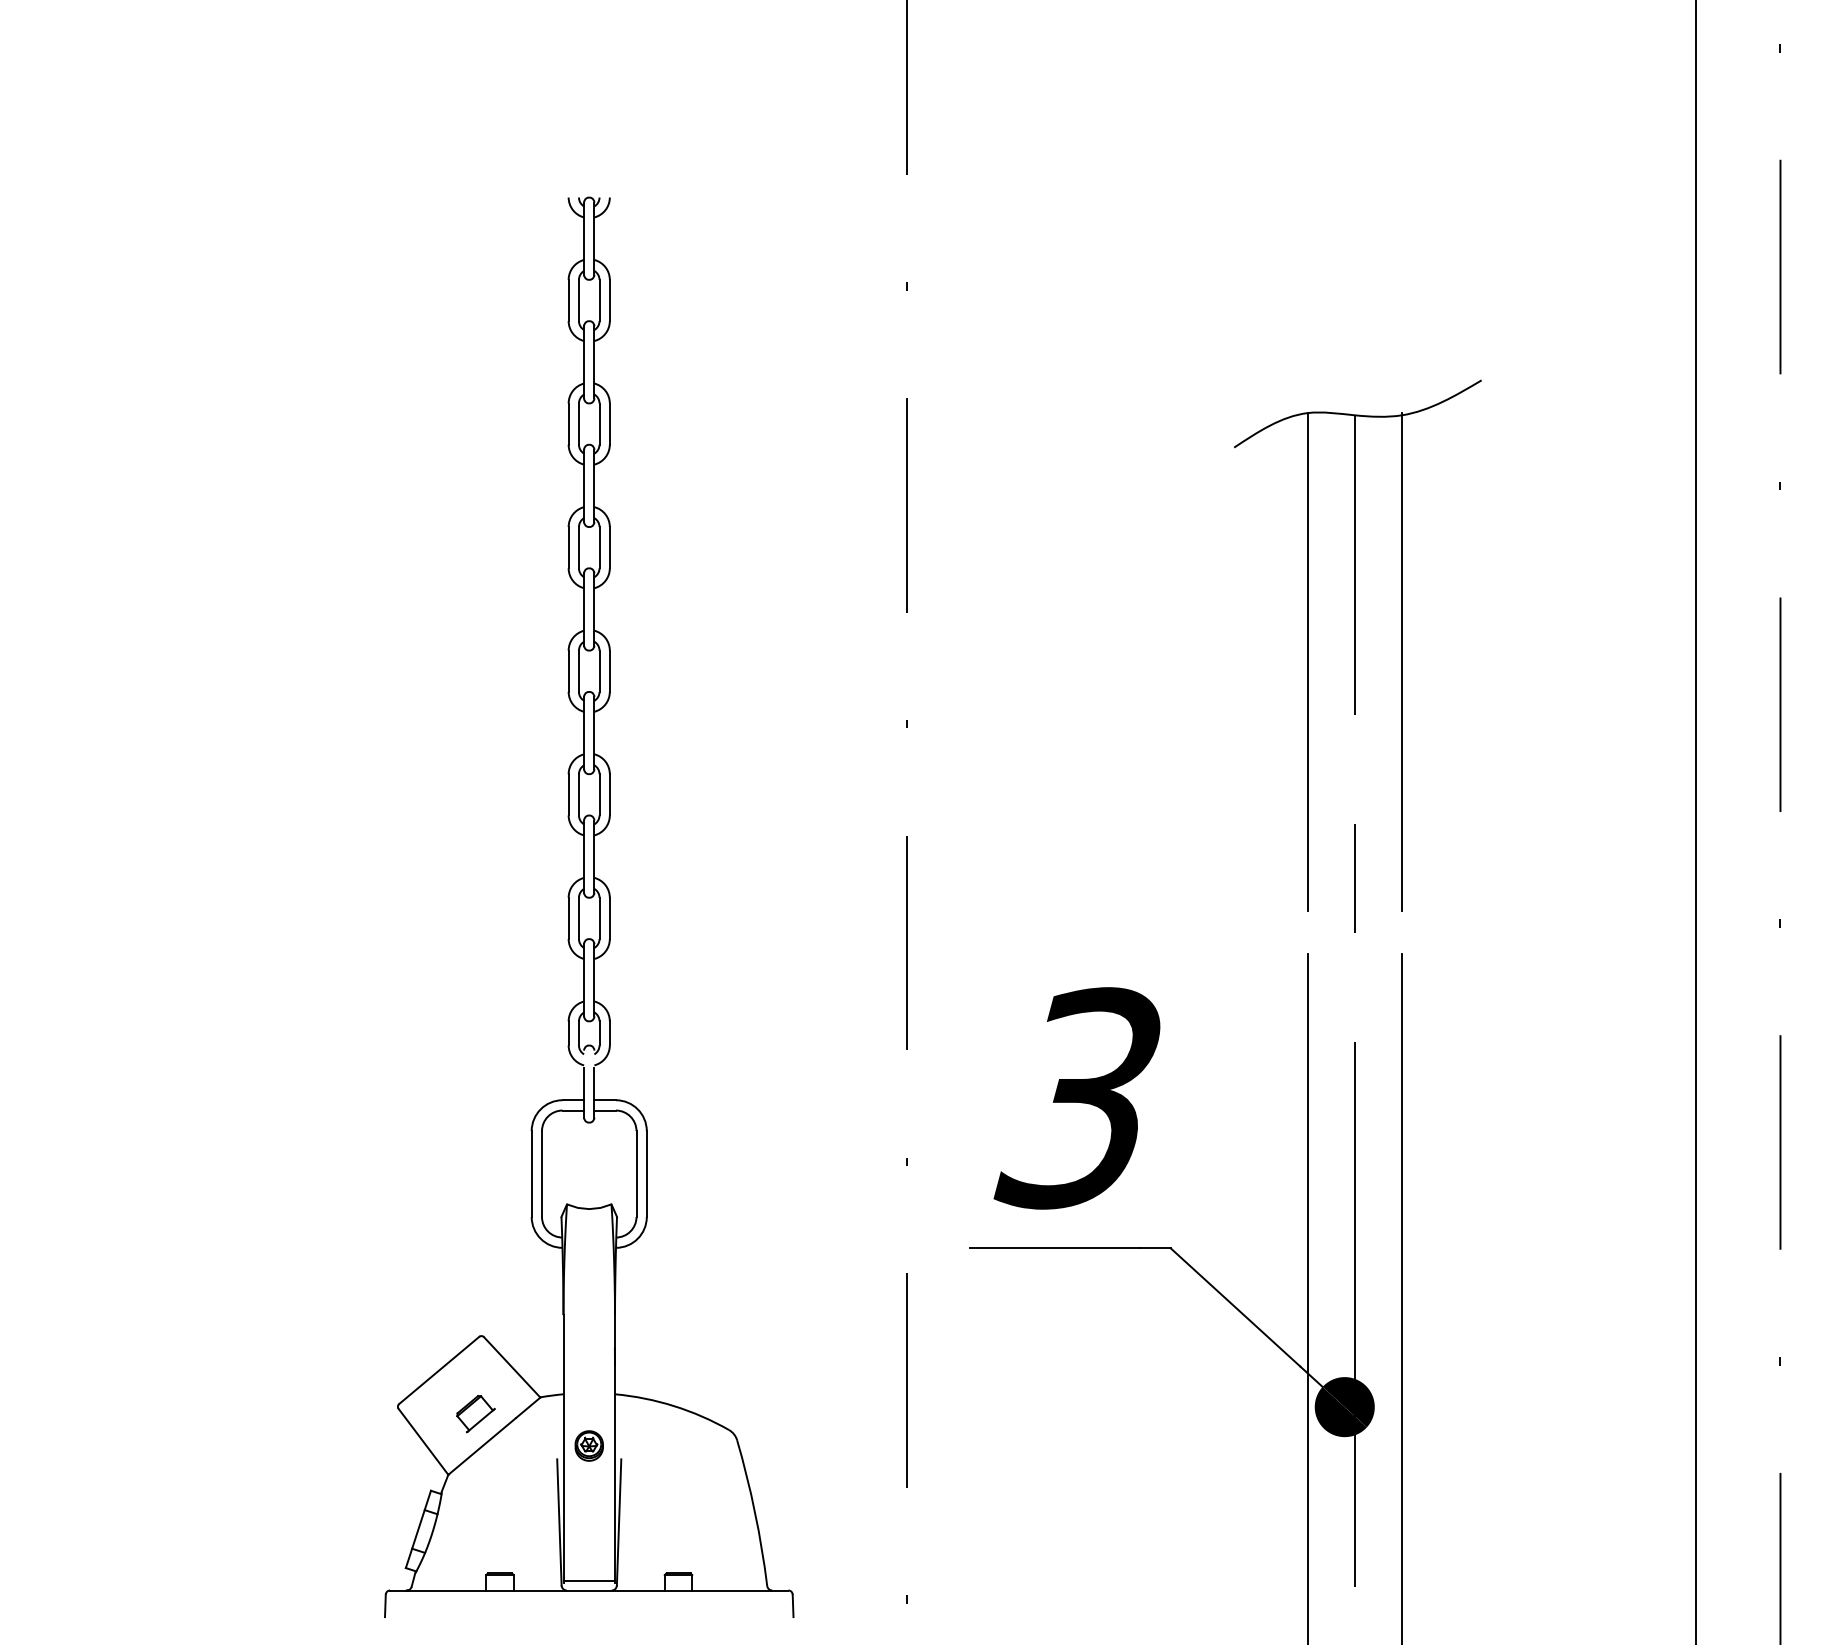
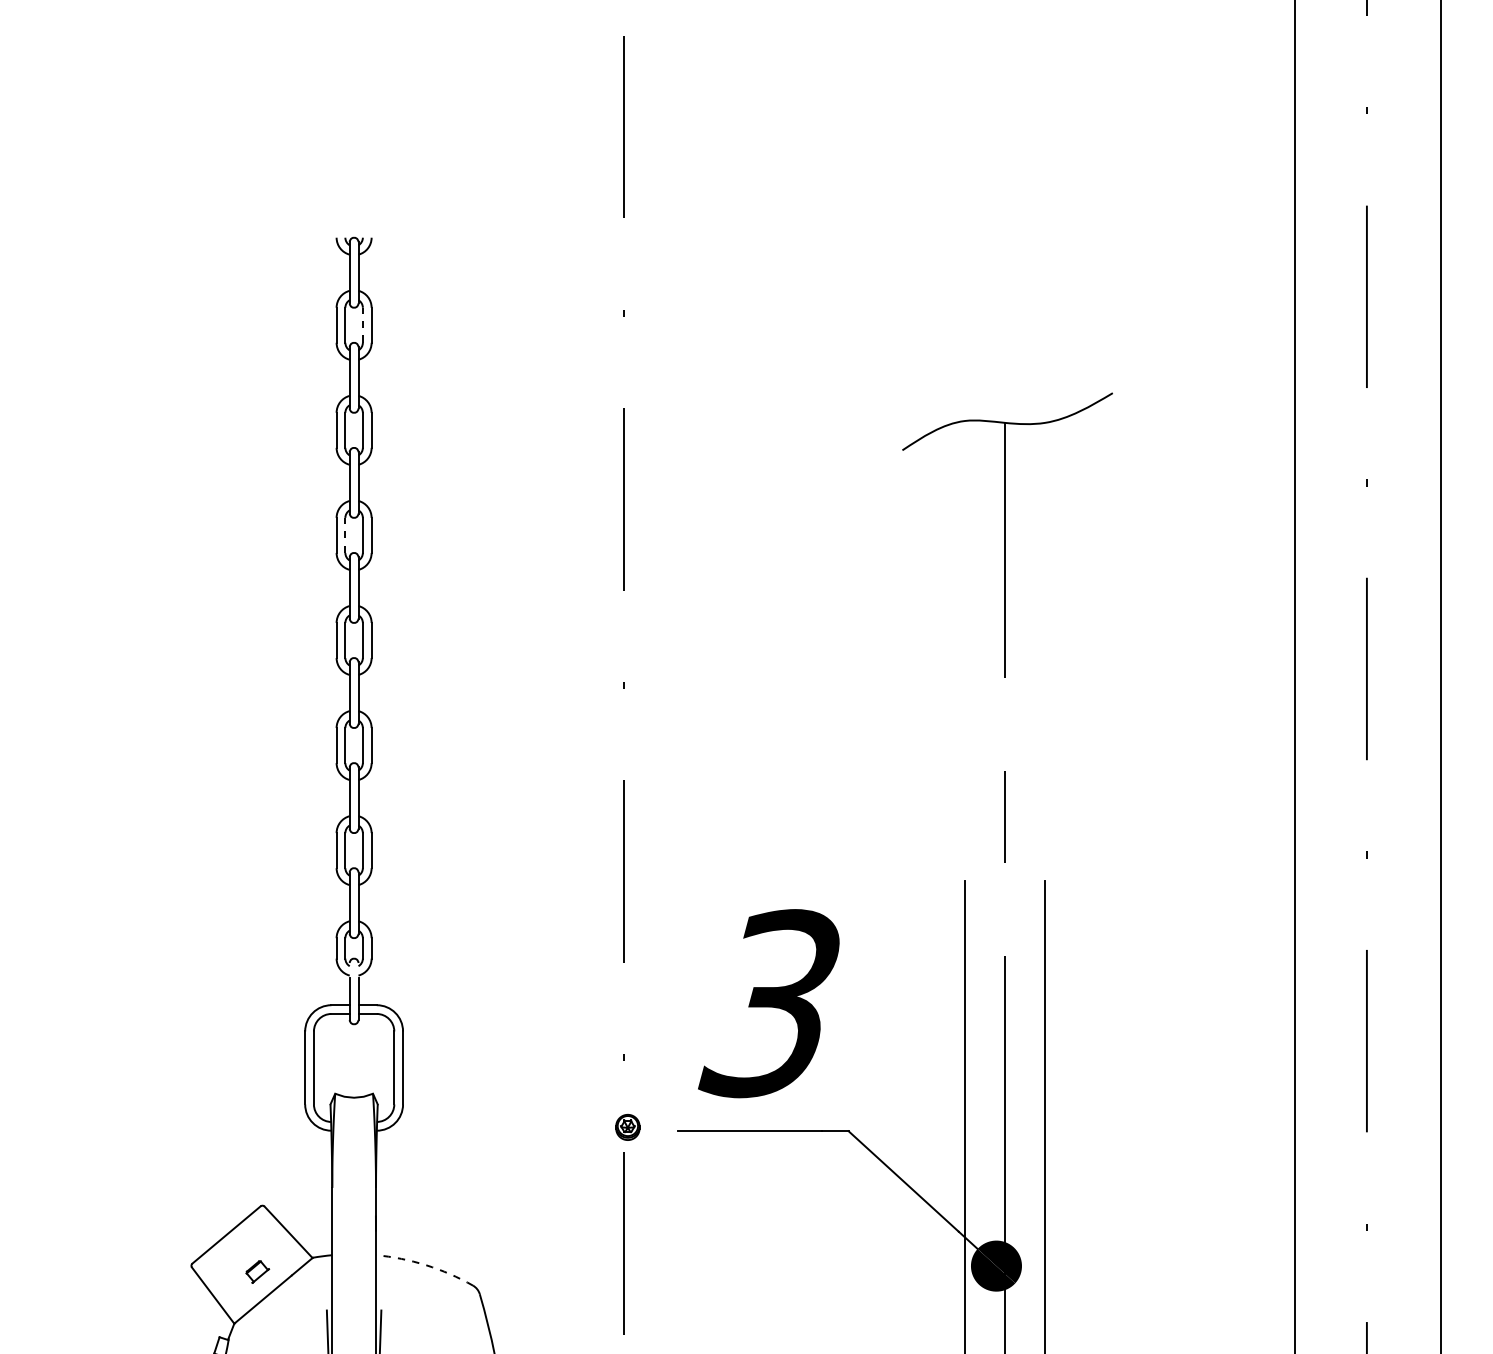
line: (599, 300) -> (362, 325), solid -> dashed
line: (578, 547) -> (344, 535), solid -> dashed
line: (1307, 662) -> (964, 633), removed
line: (1402, 662) -> (1045, 633), removed
arc: (673, 1406) -> (425, 1265), solid -> dashed
part: (475, 1414) -> (257, 1272), size x0.7
part: (588, 1445) -> (627, 1127), moved

